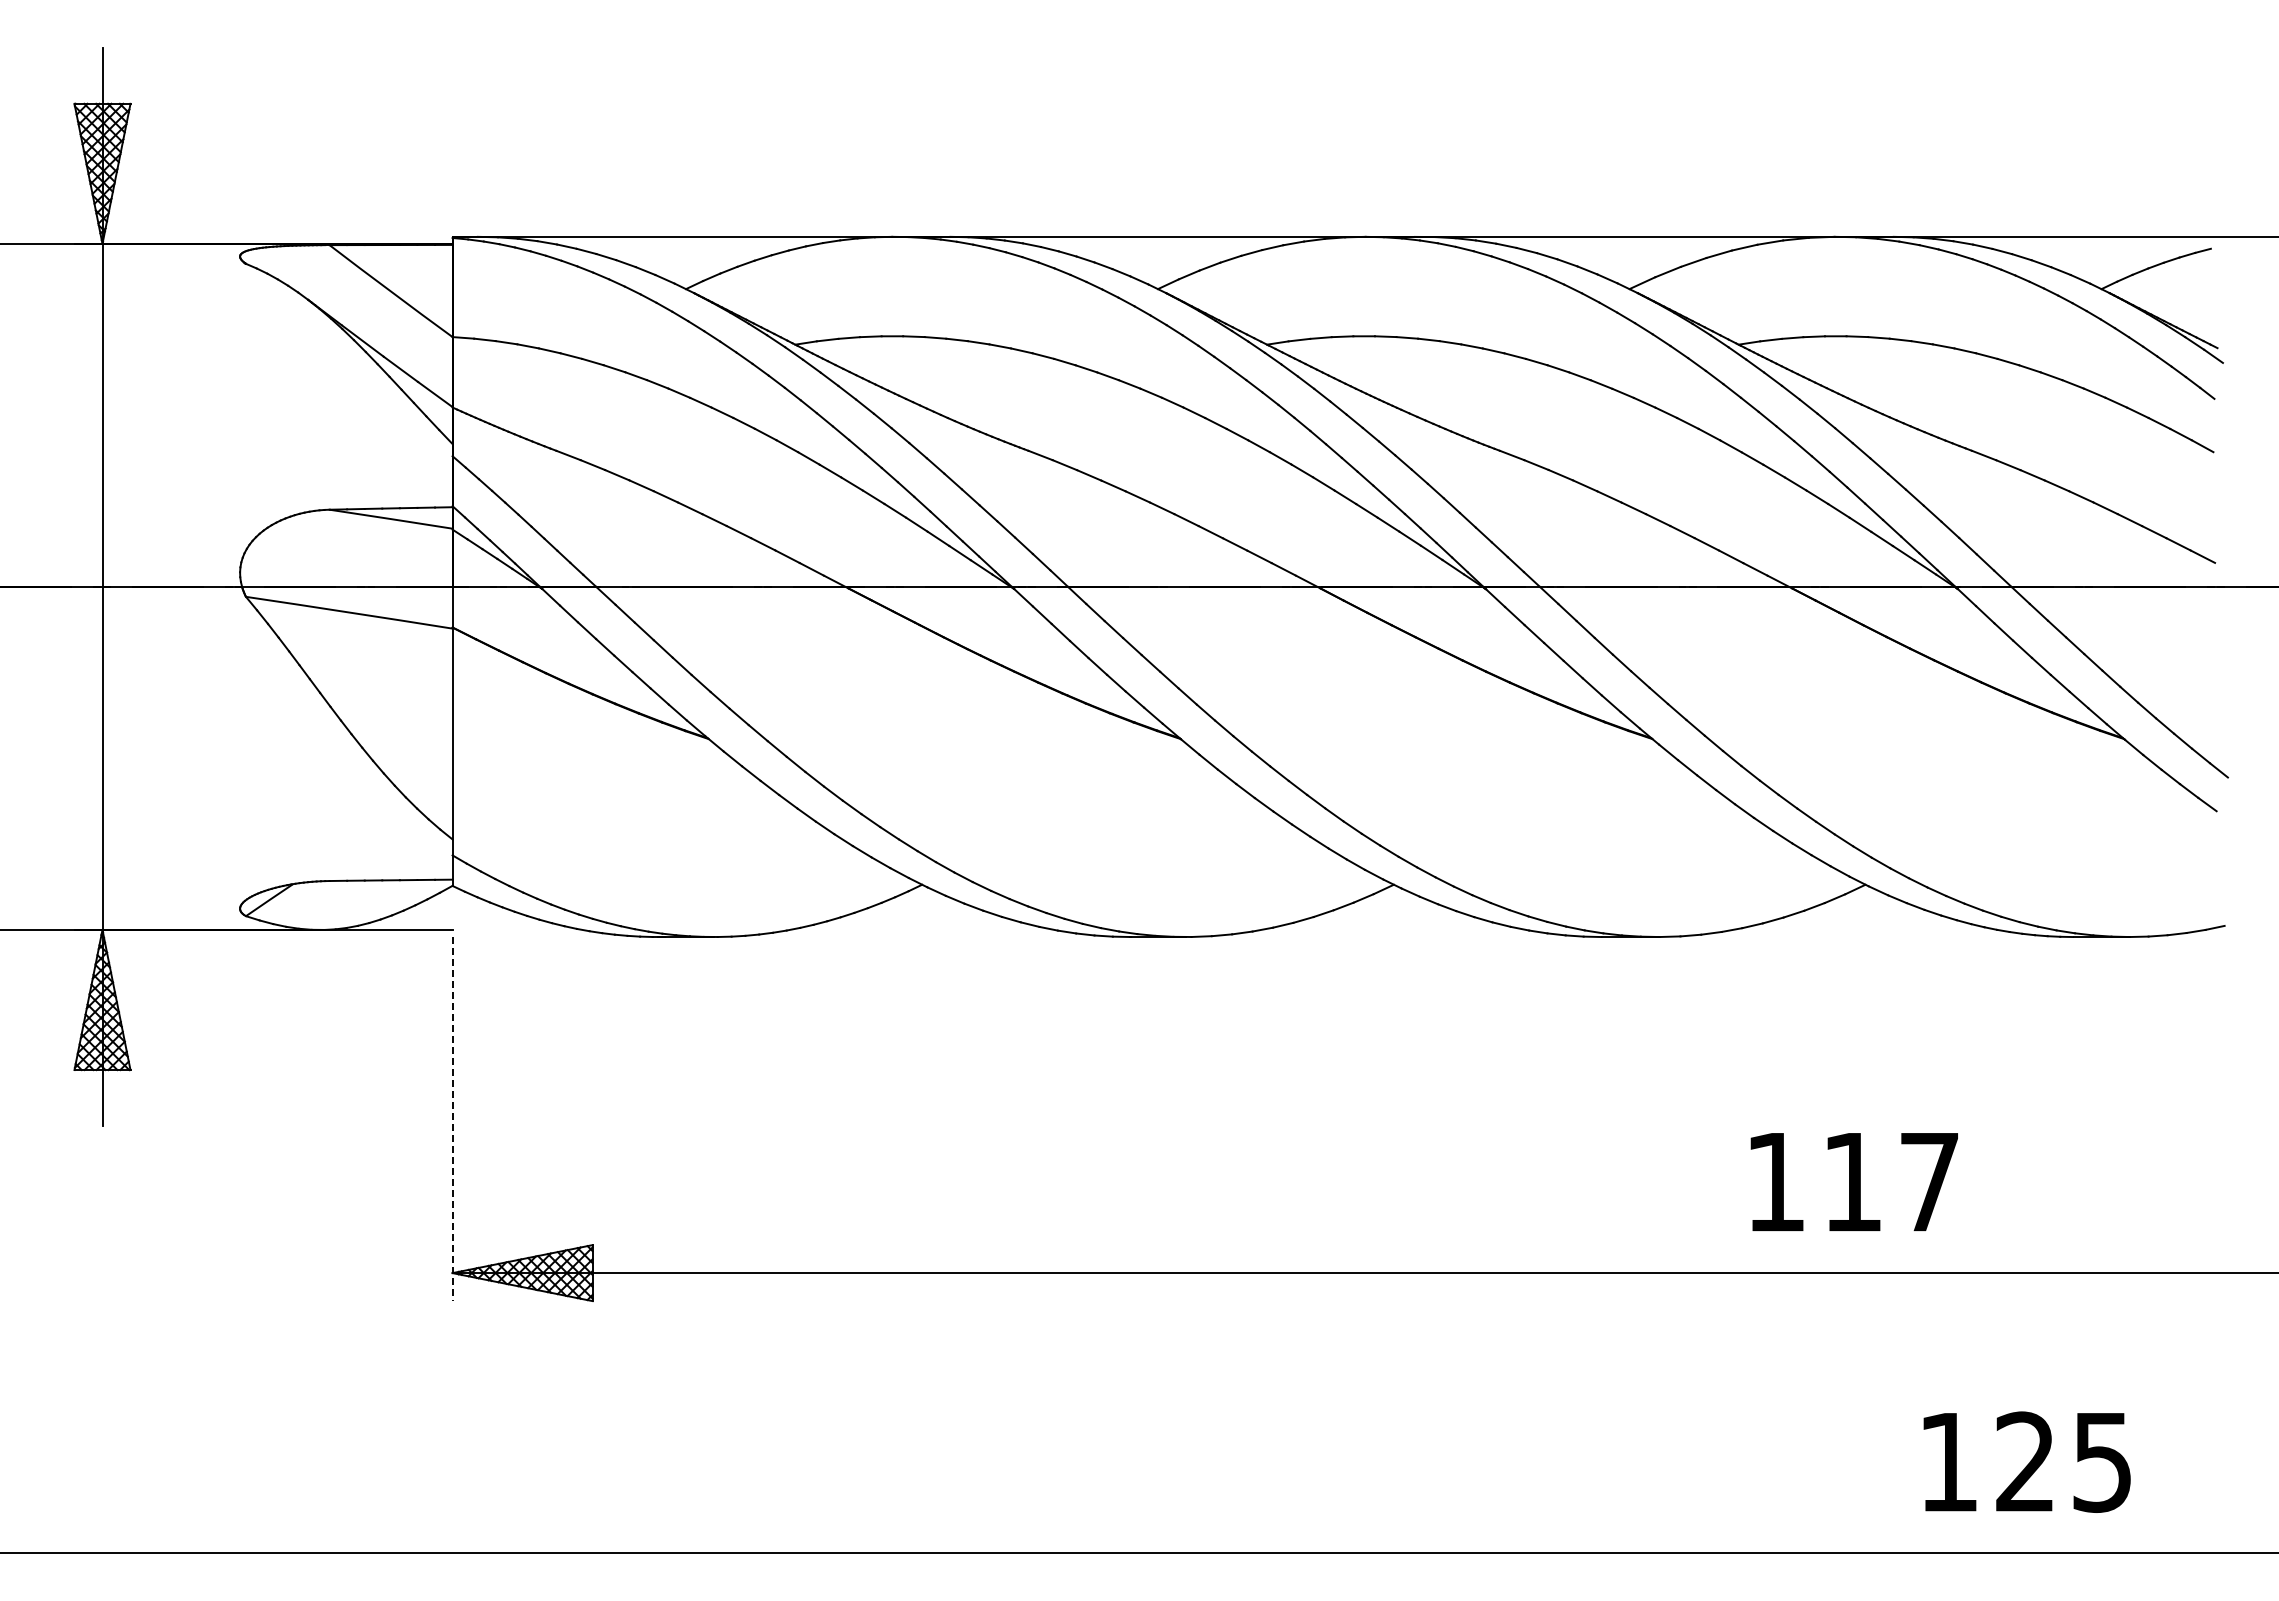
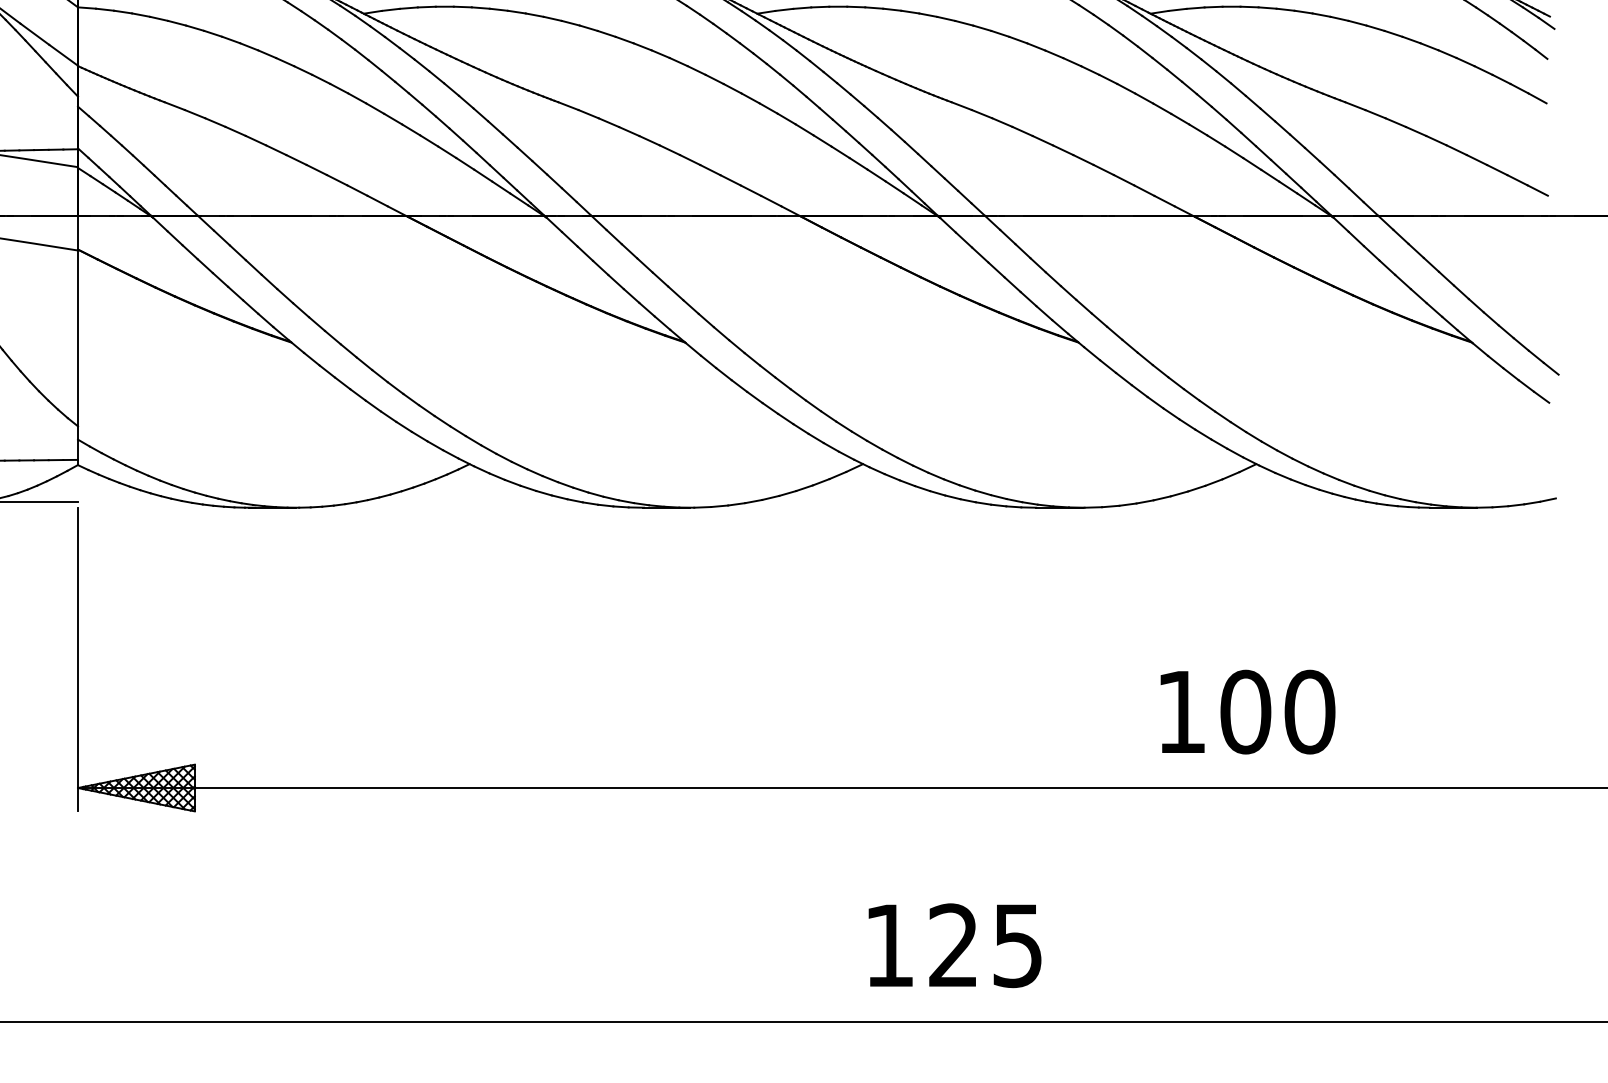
line: (452, 1119) -> (77, 659), dashed -> solid
text: (1891, 1181) -> (1278, 711), 117 -> 100
text: (2026, 1461) -> (954, 945), moved

